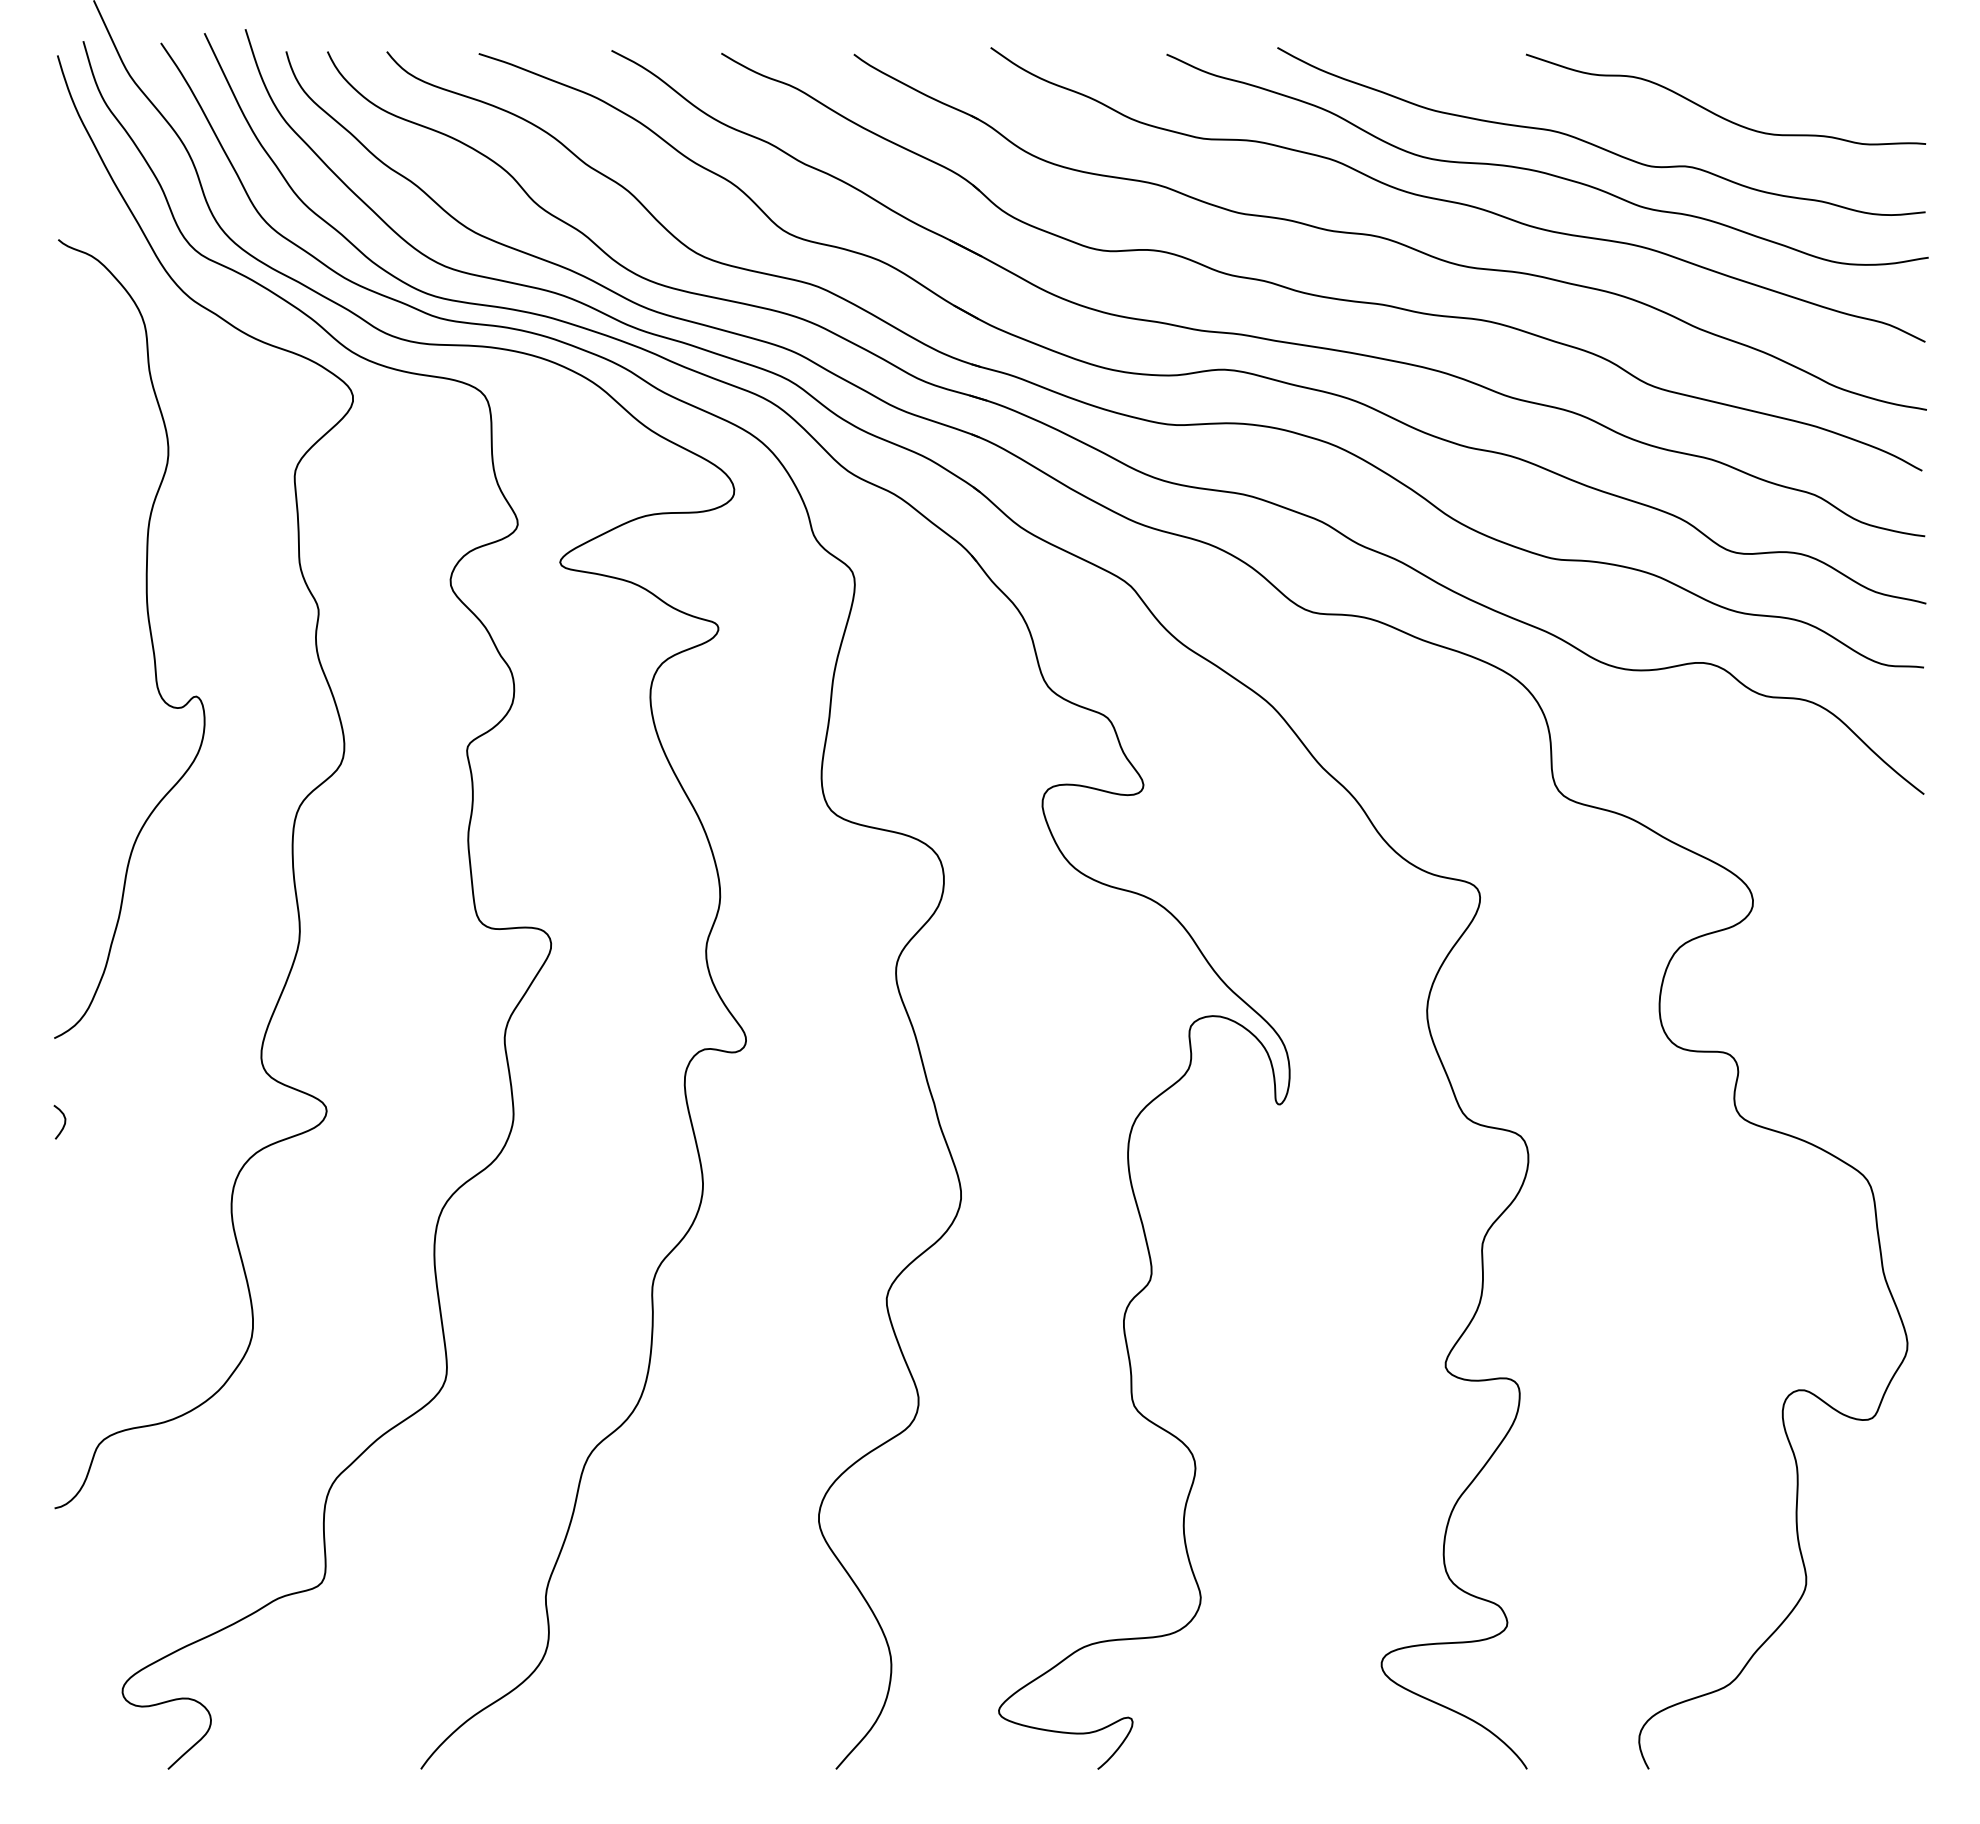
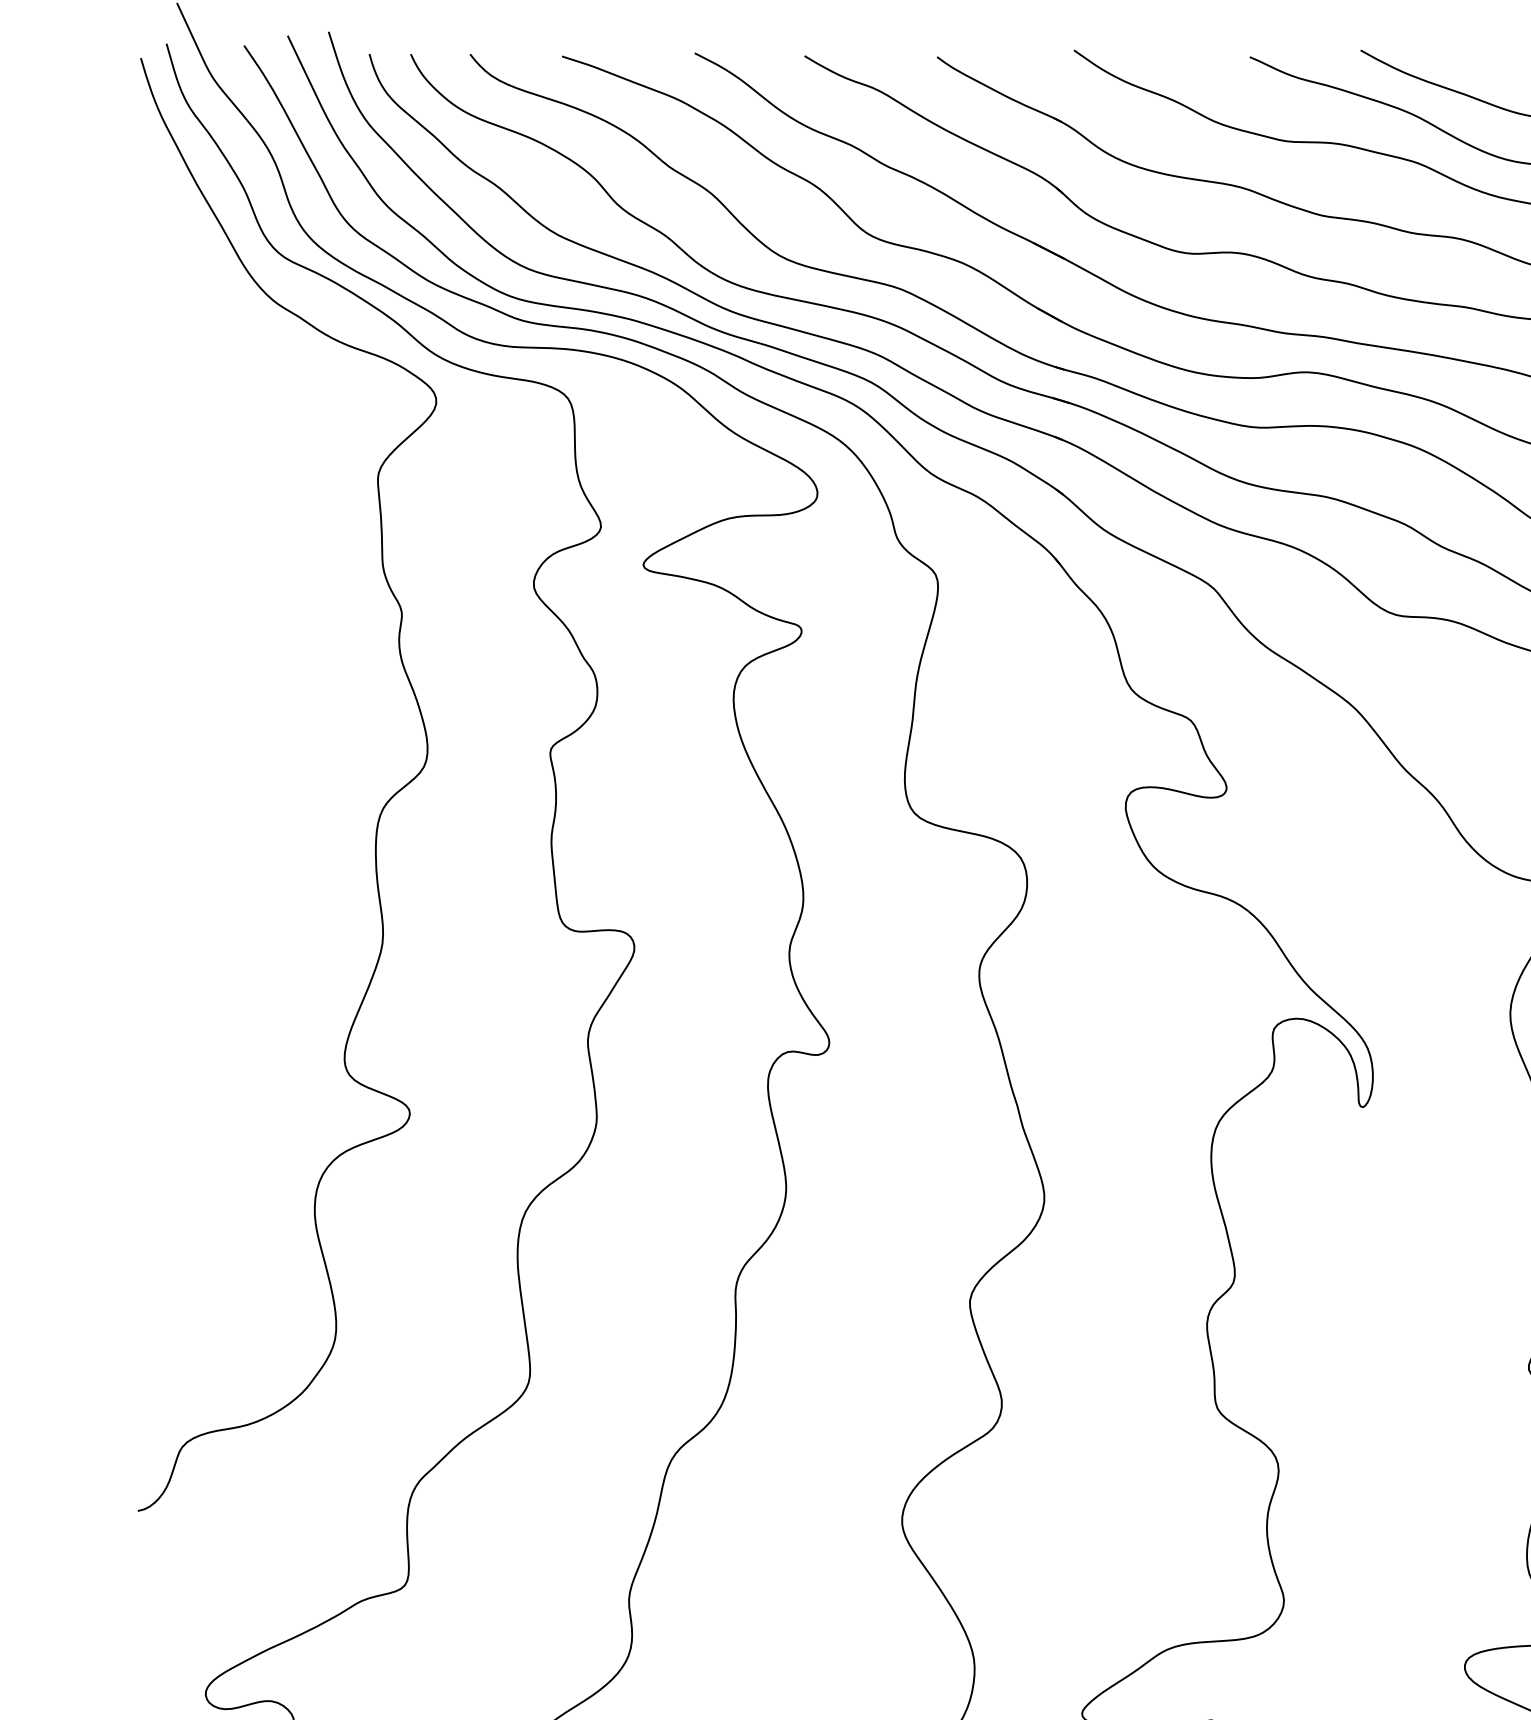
curve: (149, 632) -> (232, 635), removed
curve: (64, 1121) -> (147, 1124), removed

